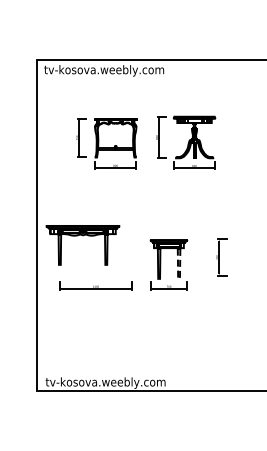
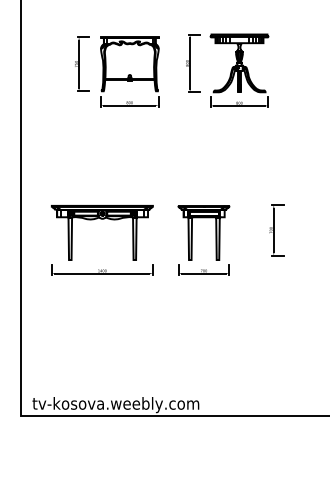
part: (82, 236) -> (101, 220), moved
line: (179, 278) -> (218, 259), dashed -> solid

